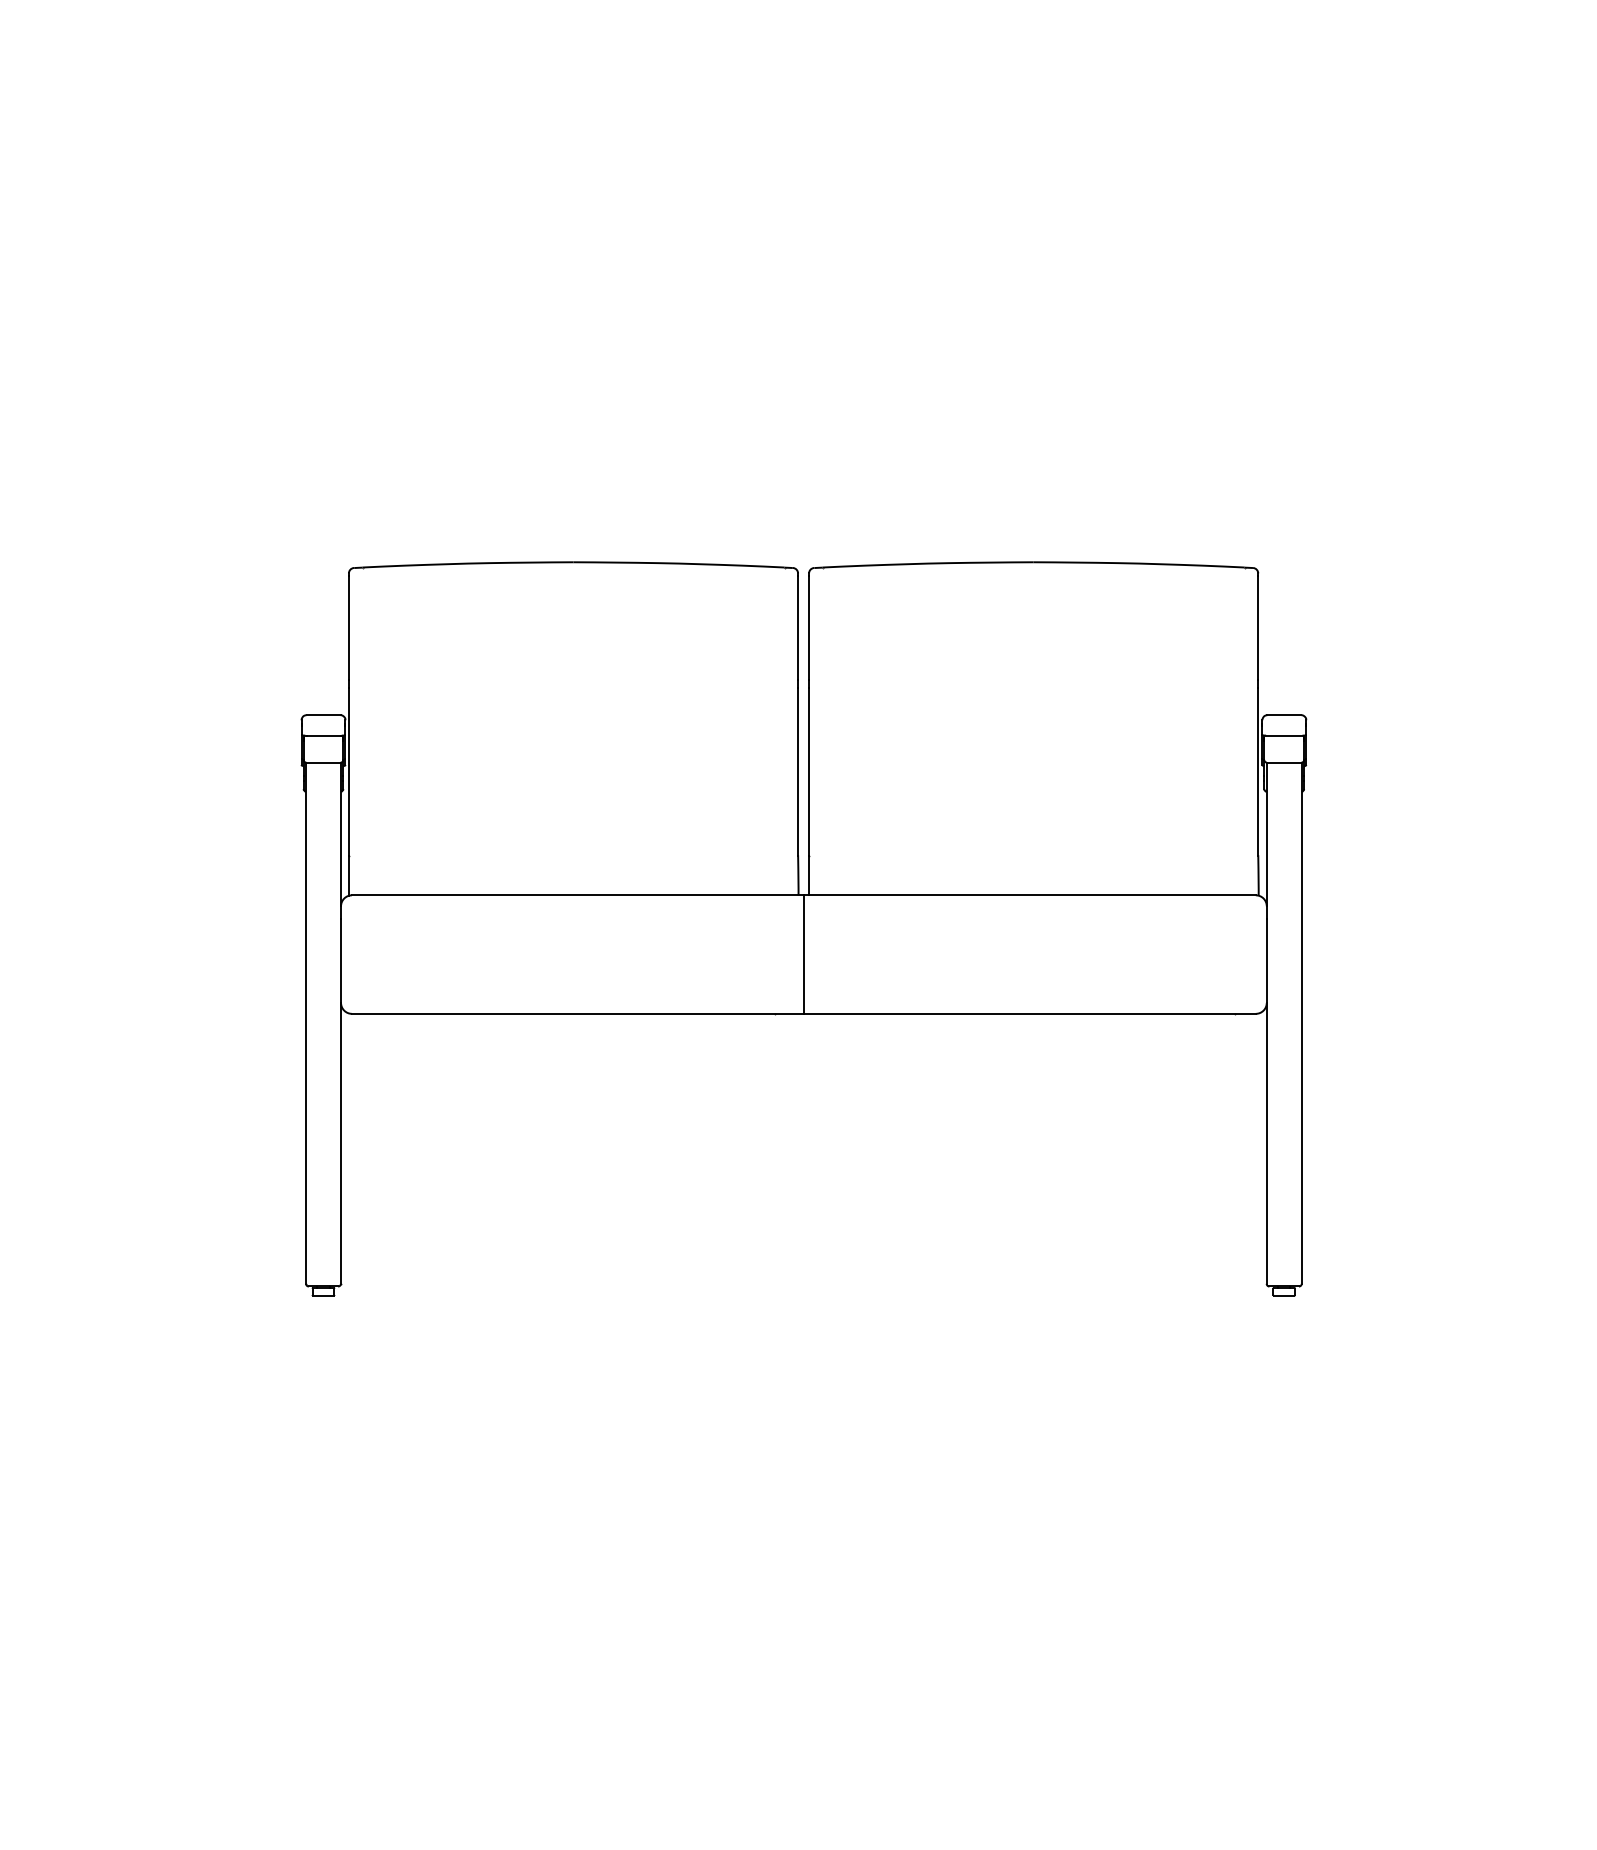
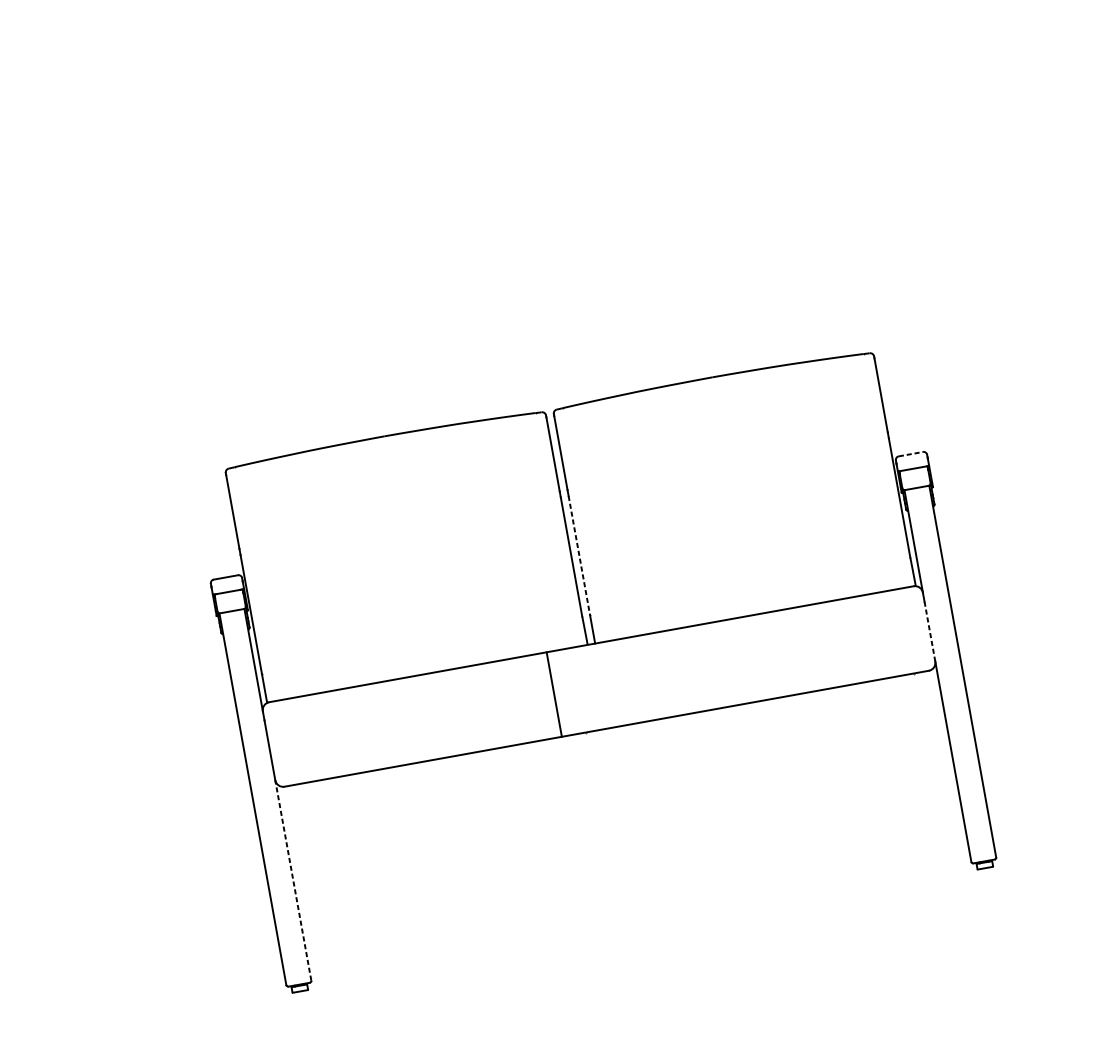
line: (1284, 715) -> (911, 454), solid -> dashed
line: (809, 771) -> (579, 555), solid -> dashed
line: (804, 954) -> (554, 694), moved
line: (1266, 960) -> (929, 631), solid -> dashed
line: (341, 1142) -> (293, 879), solid -> dashed

